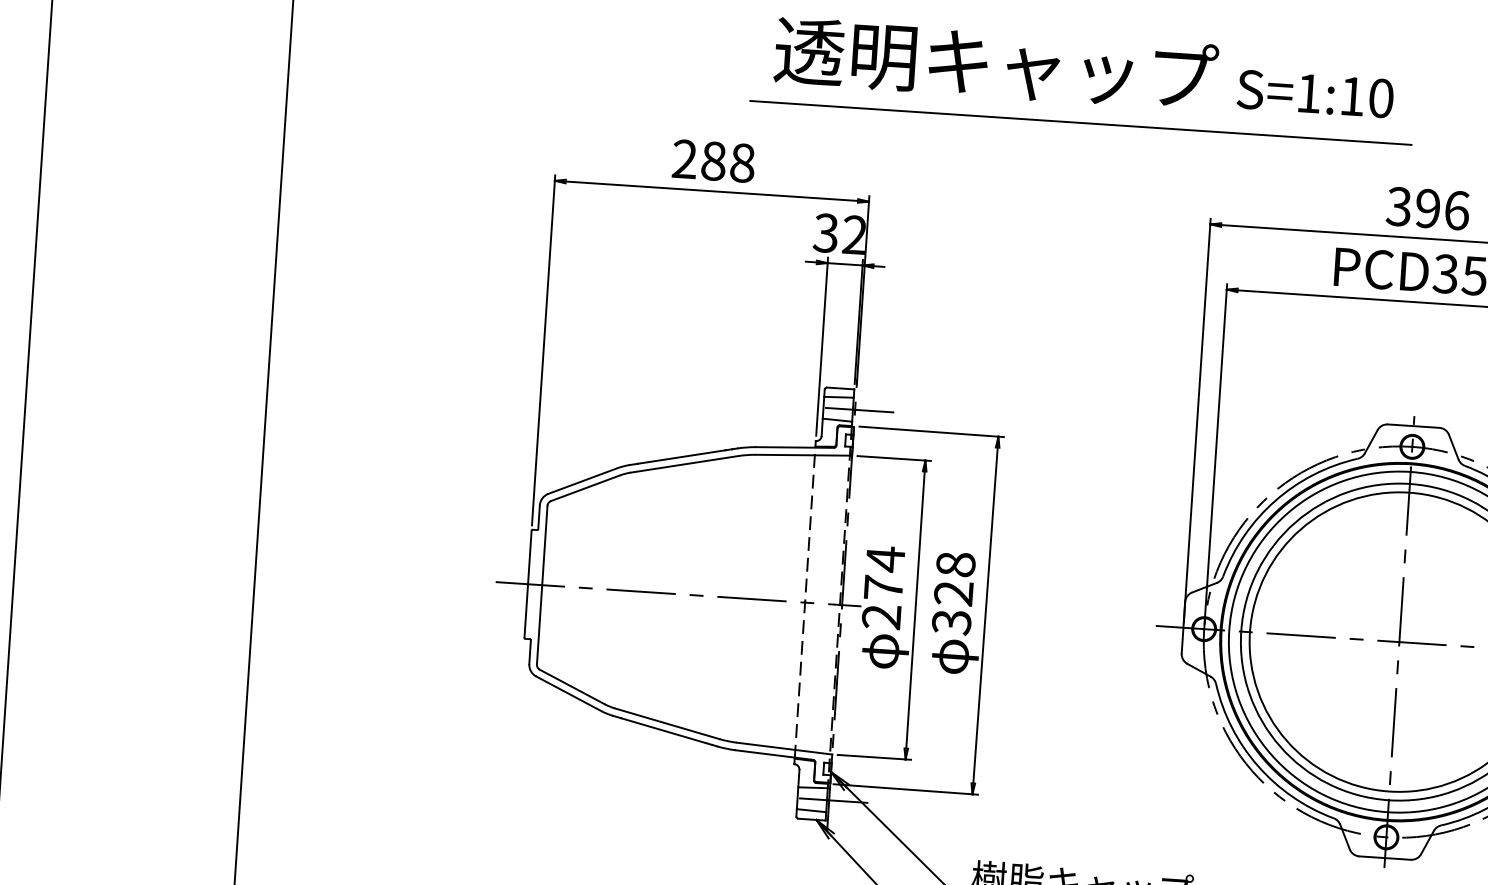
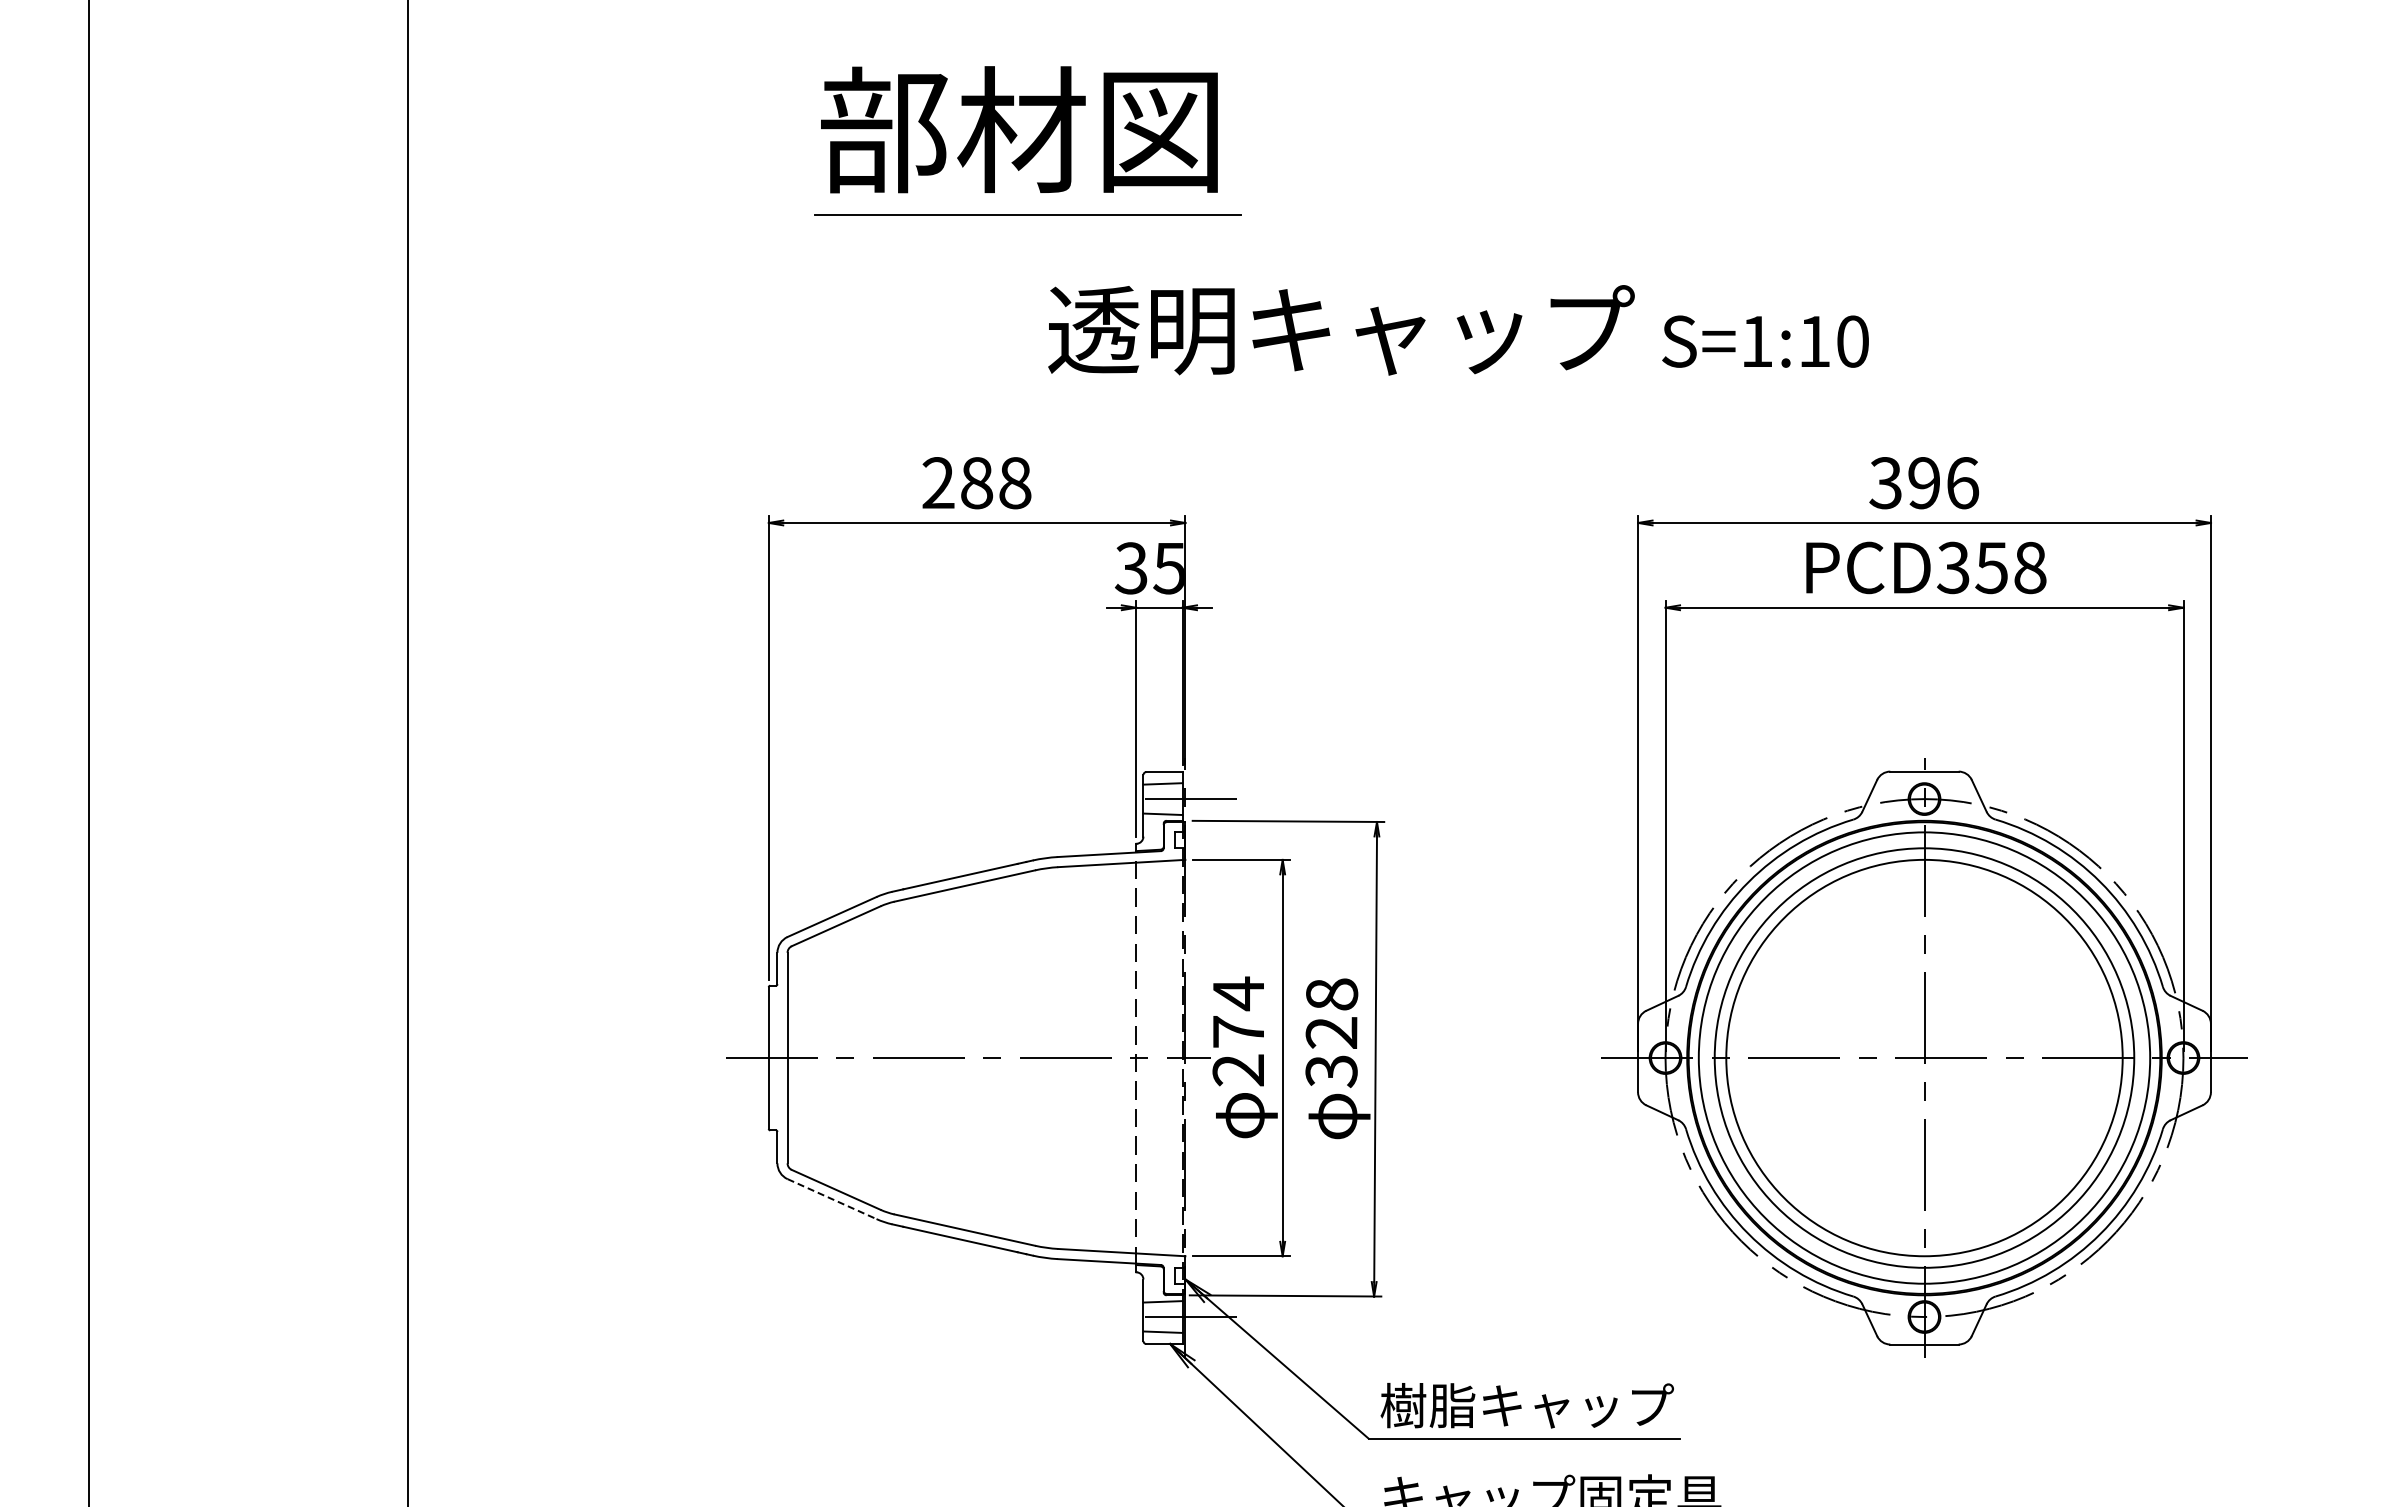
line: (1080, 122) -> (1457, 400), removed
text: (853, 235) -> (1168, 568), 32 -> 35
line: (569, 694) -> (832, 1199), solid -> dashed

